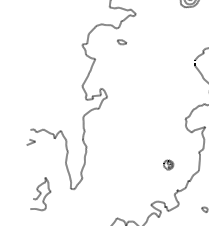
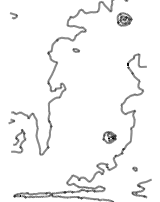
part: (168, 164) -> (109, 137), size x1.67
curve: (40, 194) -> (18, 141), moved

